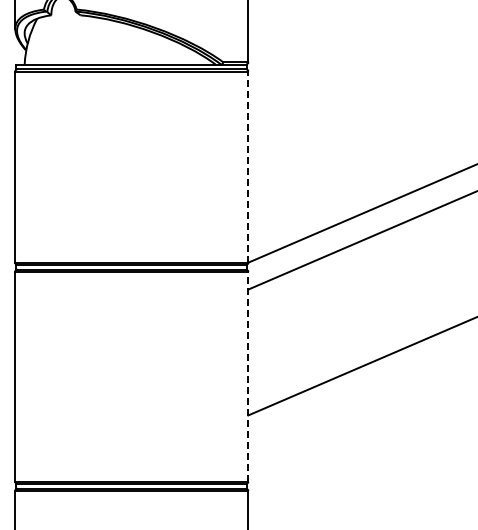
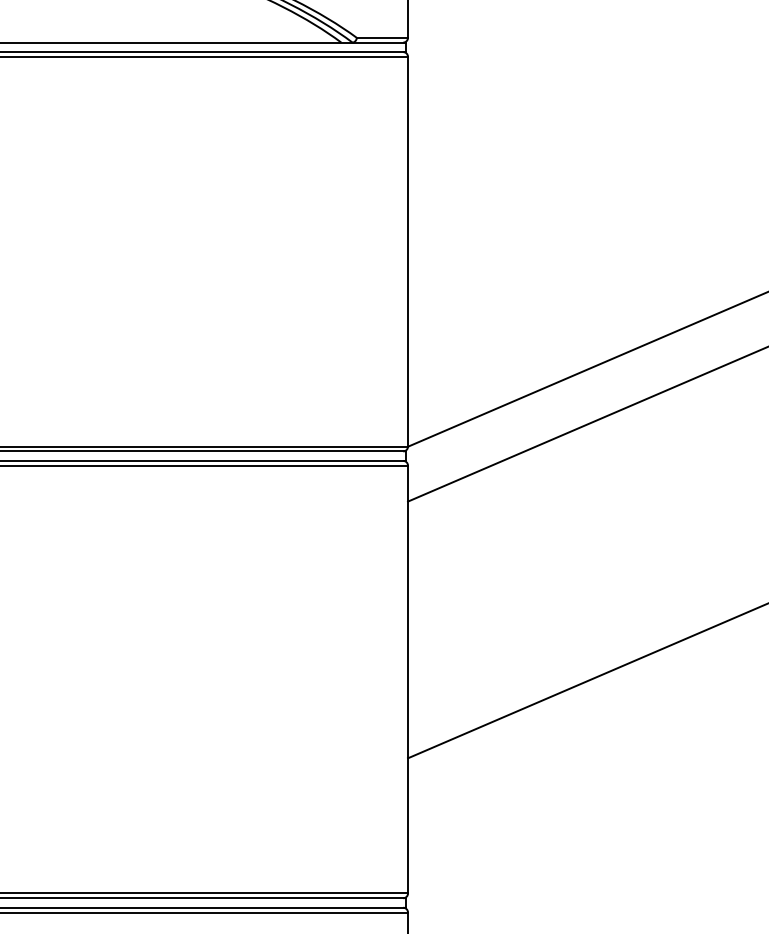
line: (248, 167) -> (408, 252), dashed -> solid
line: (248, 376) -> (408, 678), dashed -> solid

